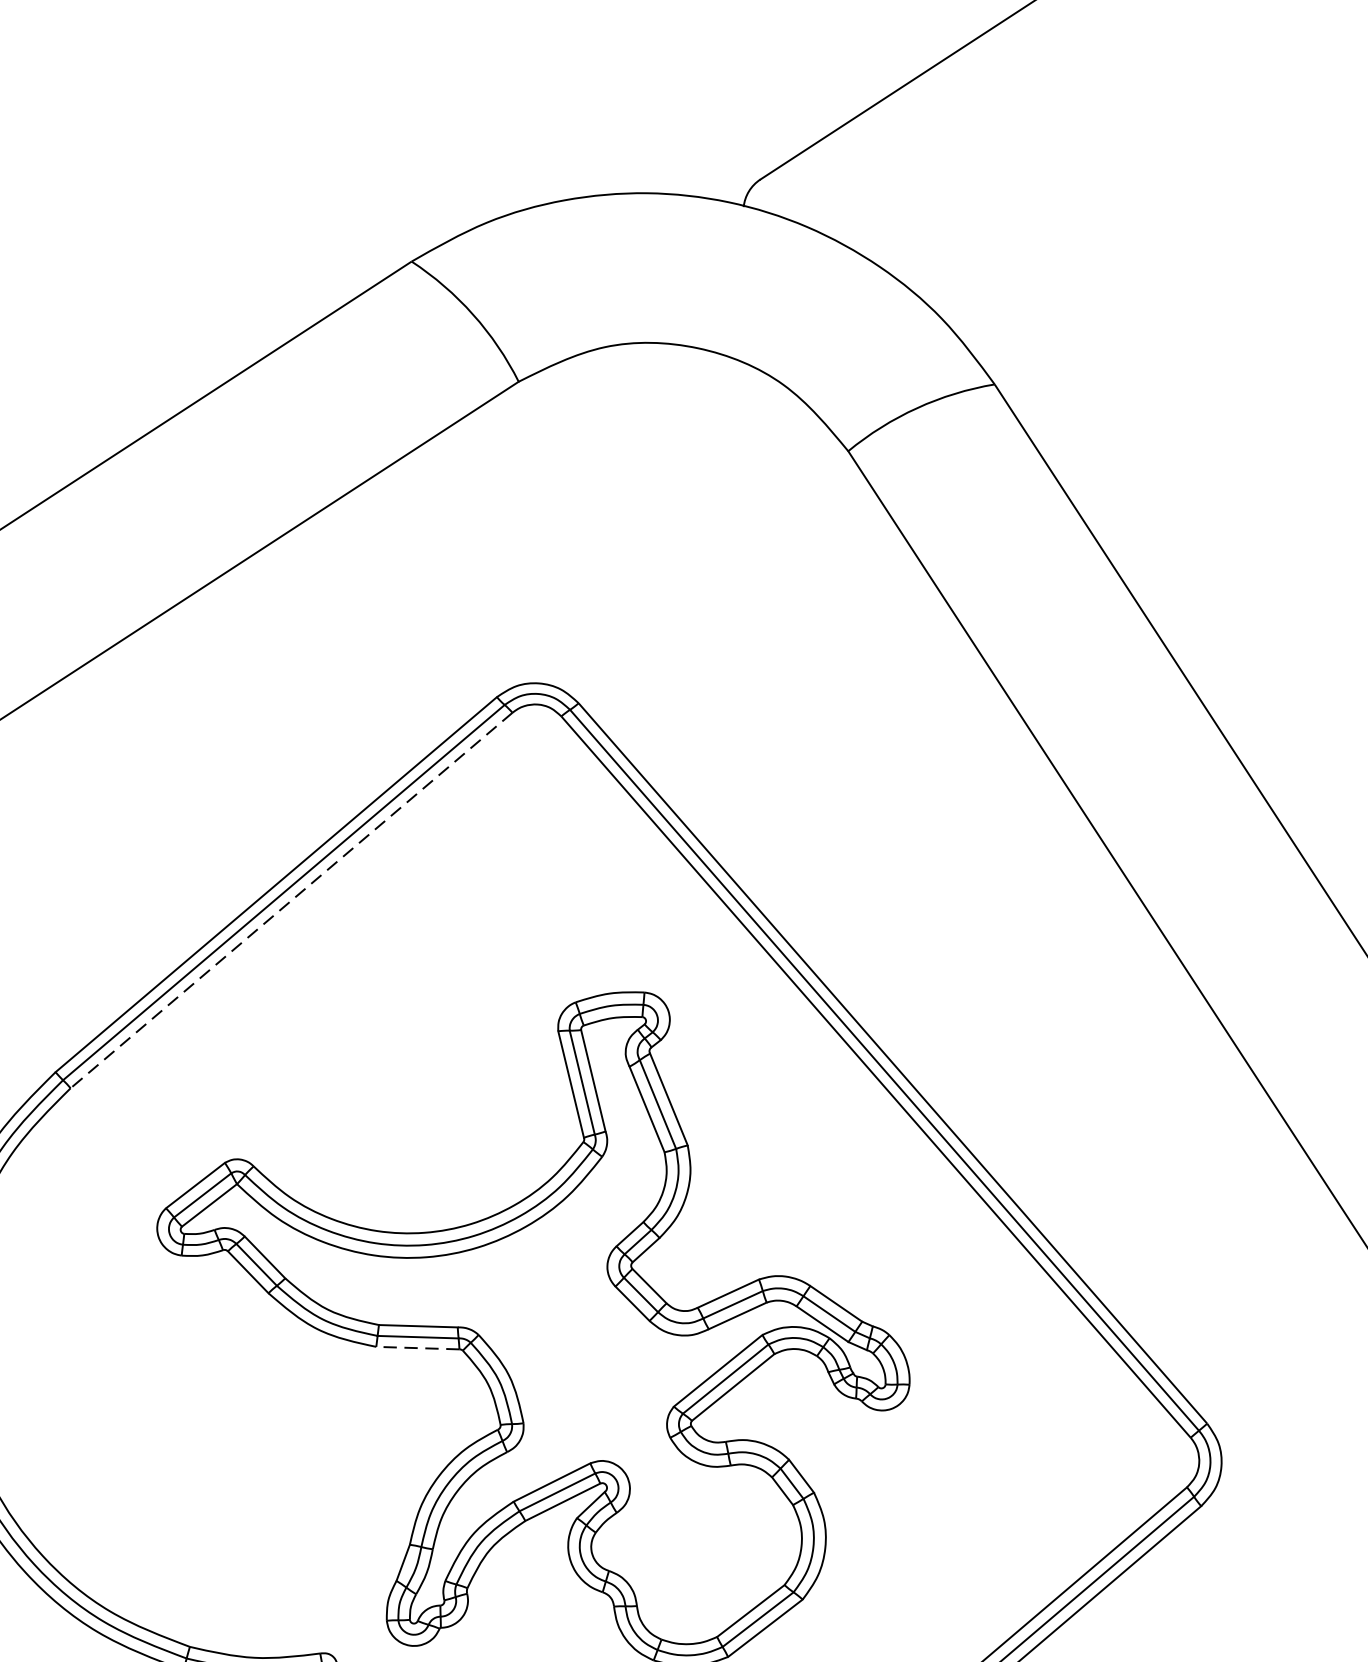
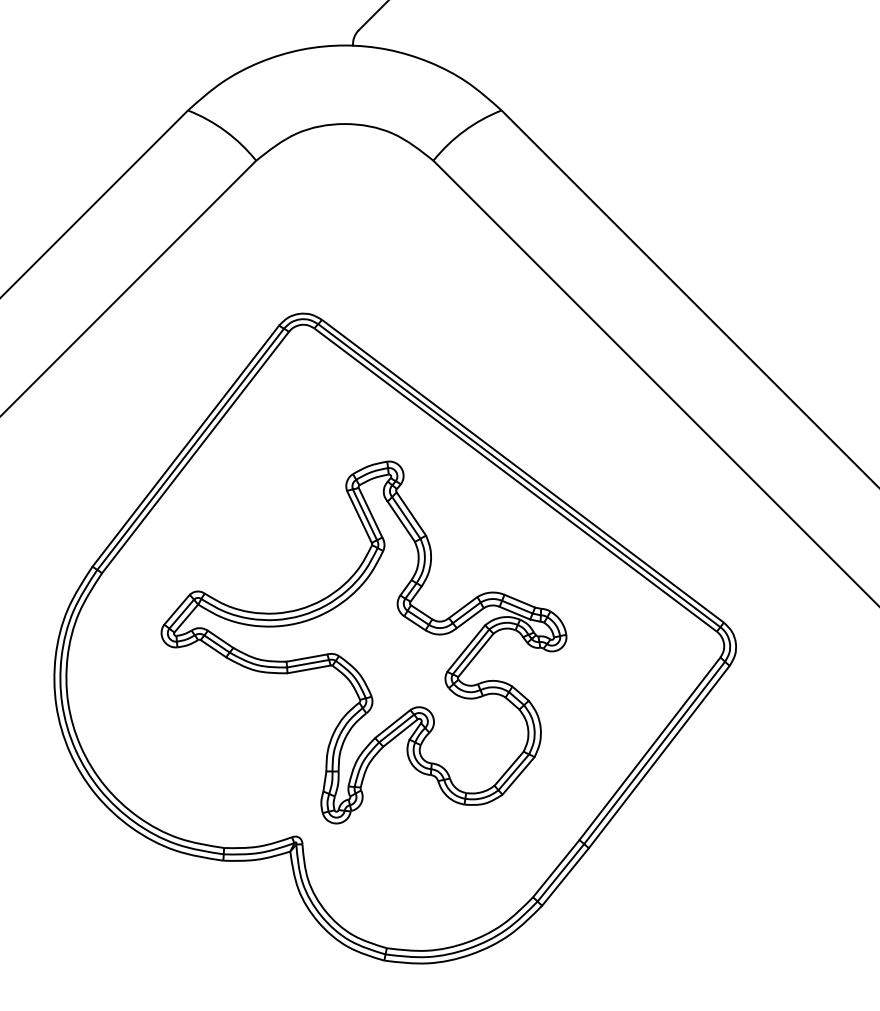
line: (291, 900) -> (195, 452), dashed -> solid
line: (418, 1348) -> (309, 669), dashed -> solid

